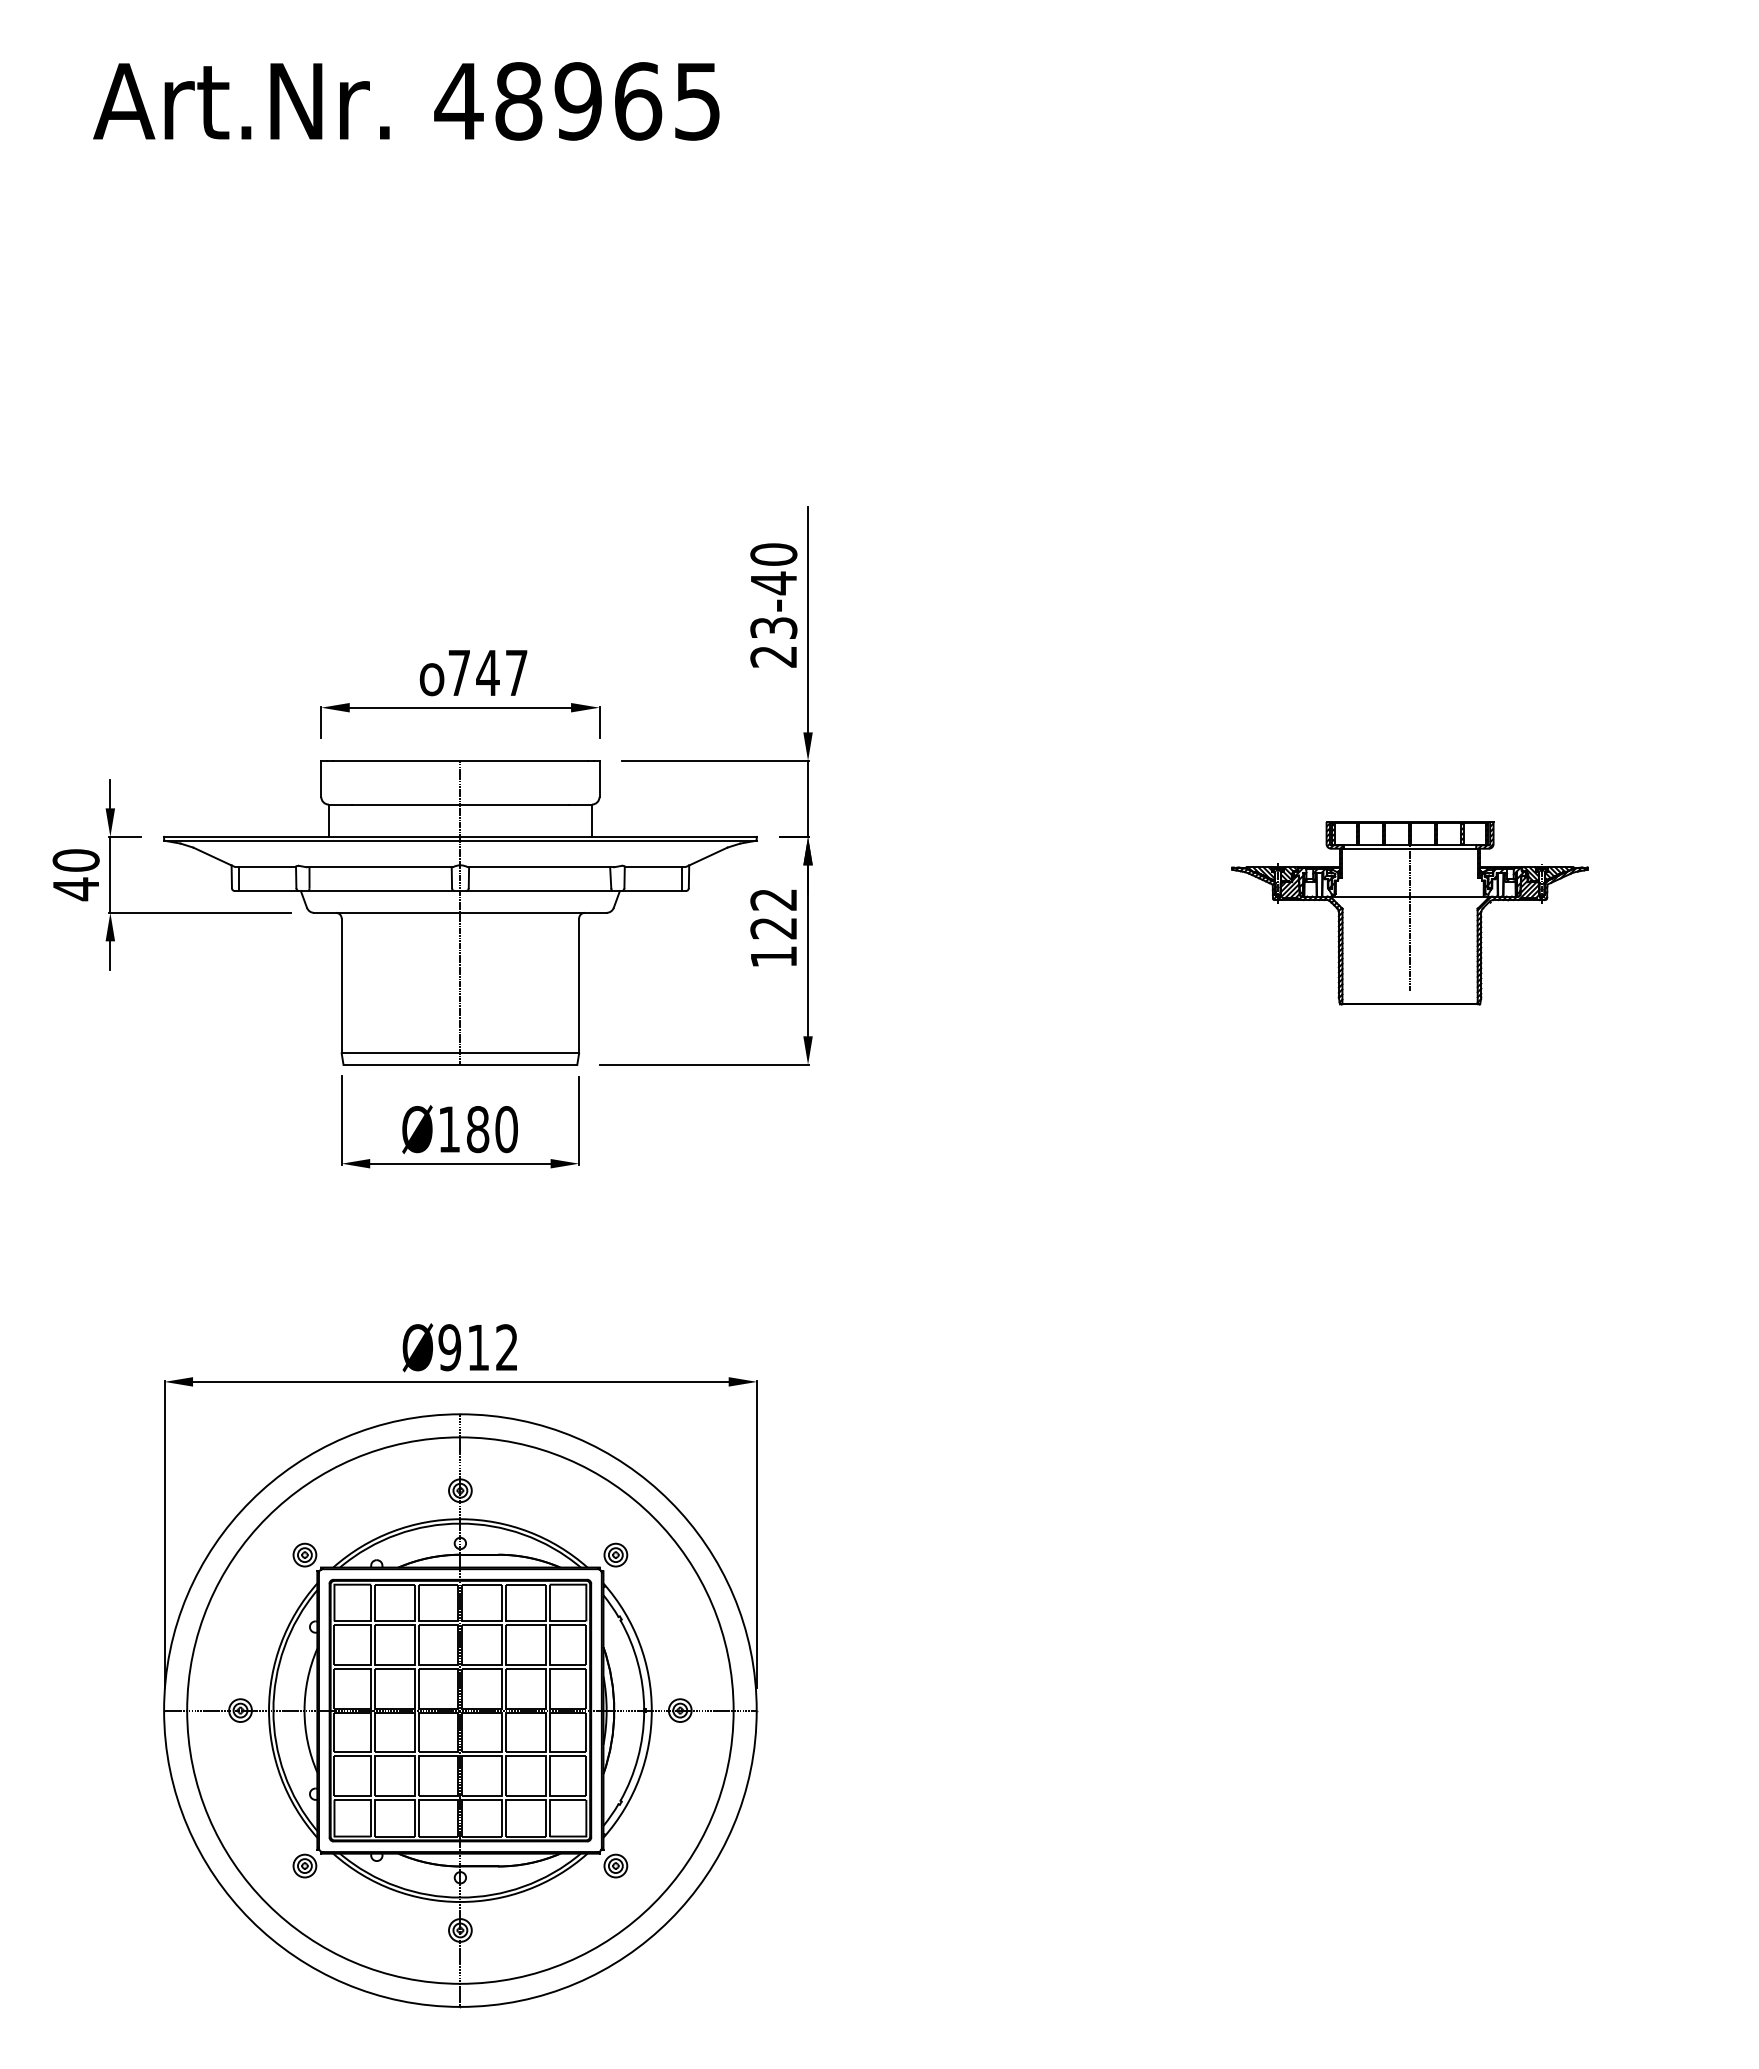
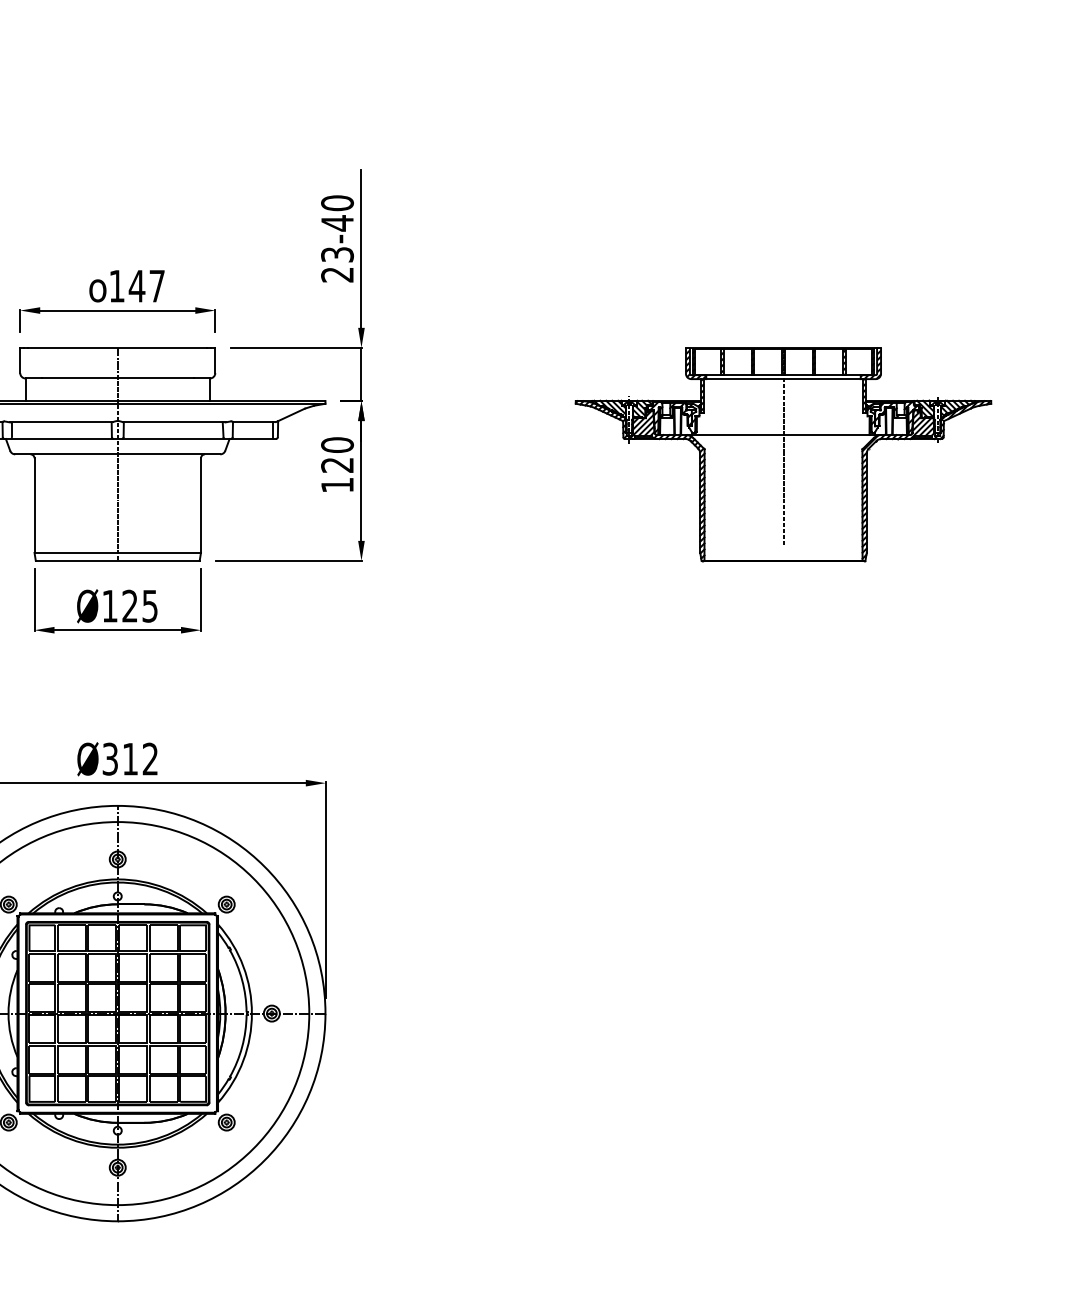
text: (459, 672) -> (117, 285), 747 -> 147
text: (773, 899) -> (337, 445), 122 -> 120
part: (1409, 913) -> (783, 454), size x1.67
text: (491, 1129) -> (139, 606), Ø180 -> Ø125
text: (449, 1347) -> (110, 759), Ø912 -> Ø312

